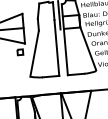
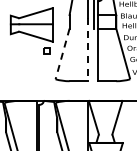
line: (57, 48) -> (88, 50), solid -> dashed
line: (34, 54) -> (62, 54), solid -> dashed

